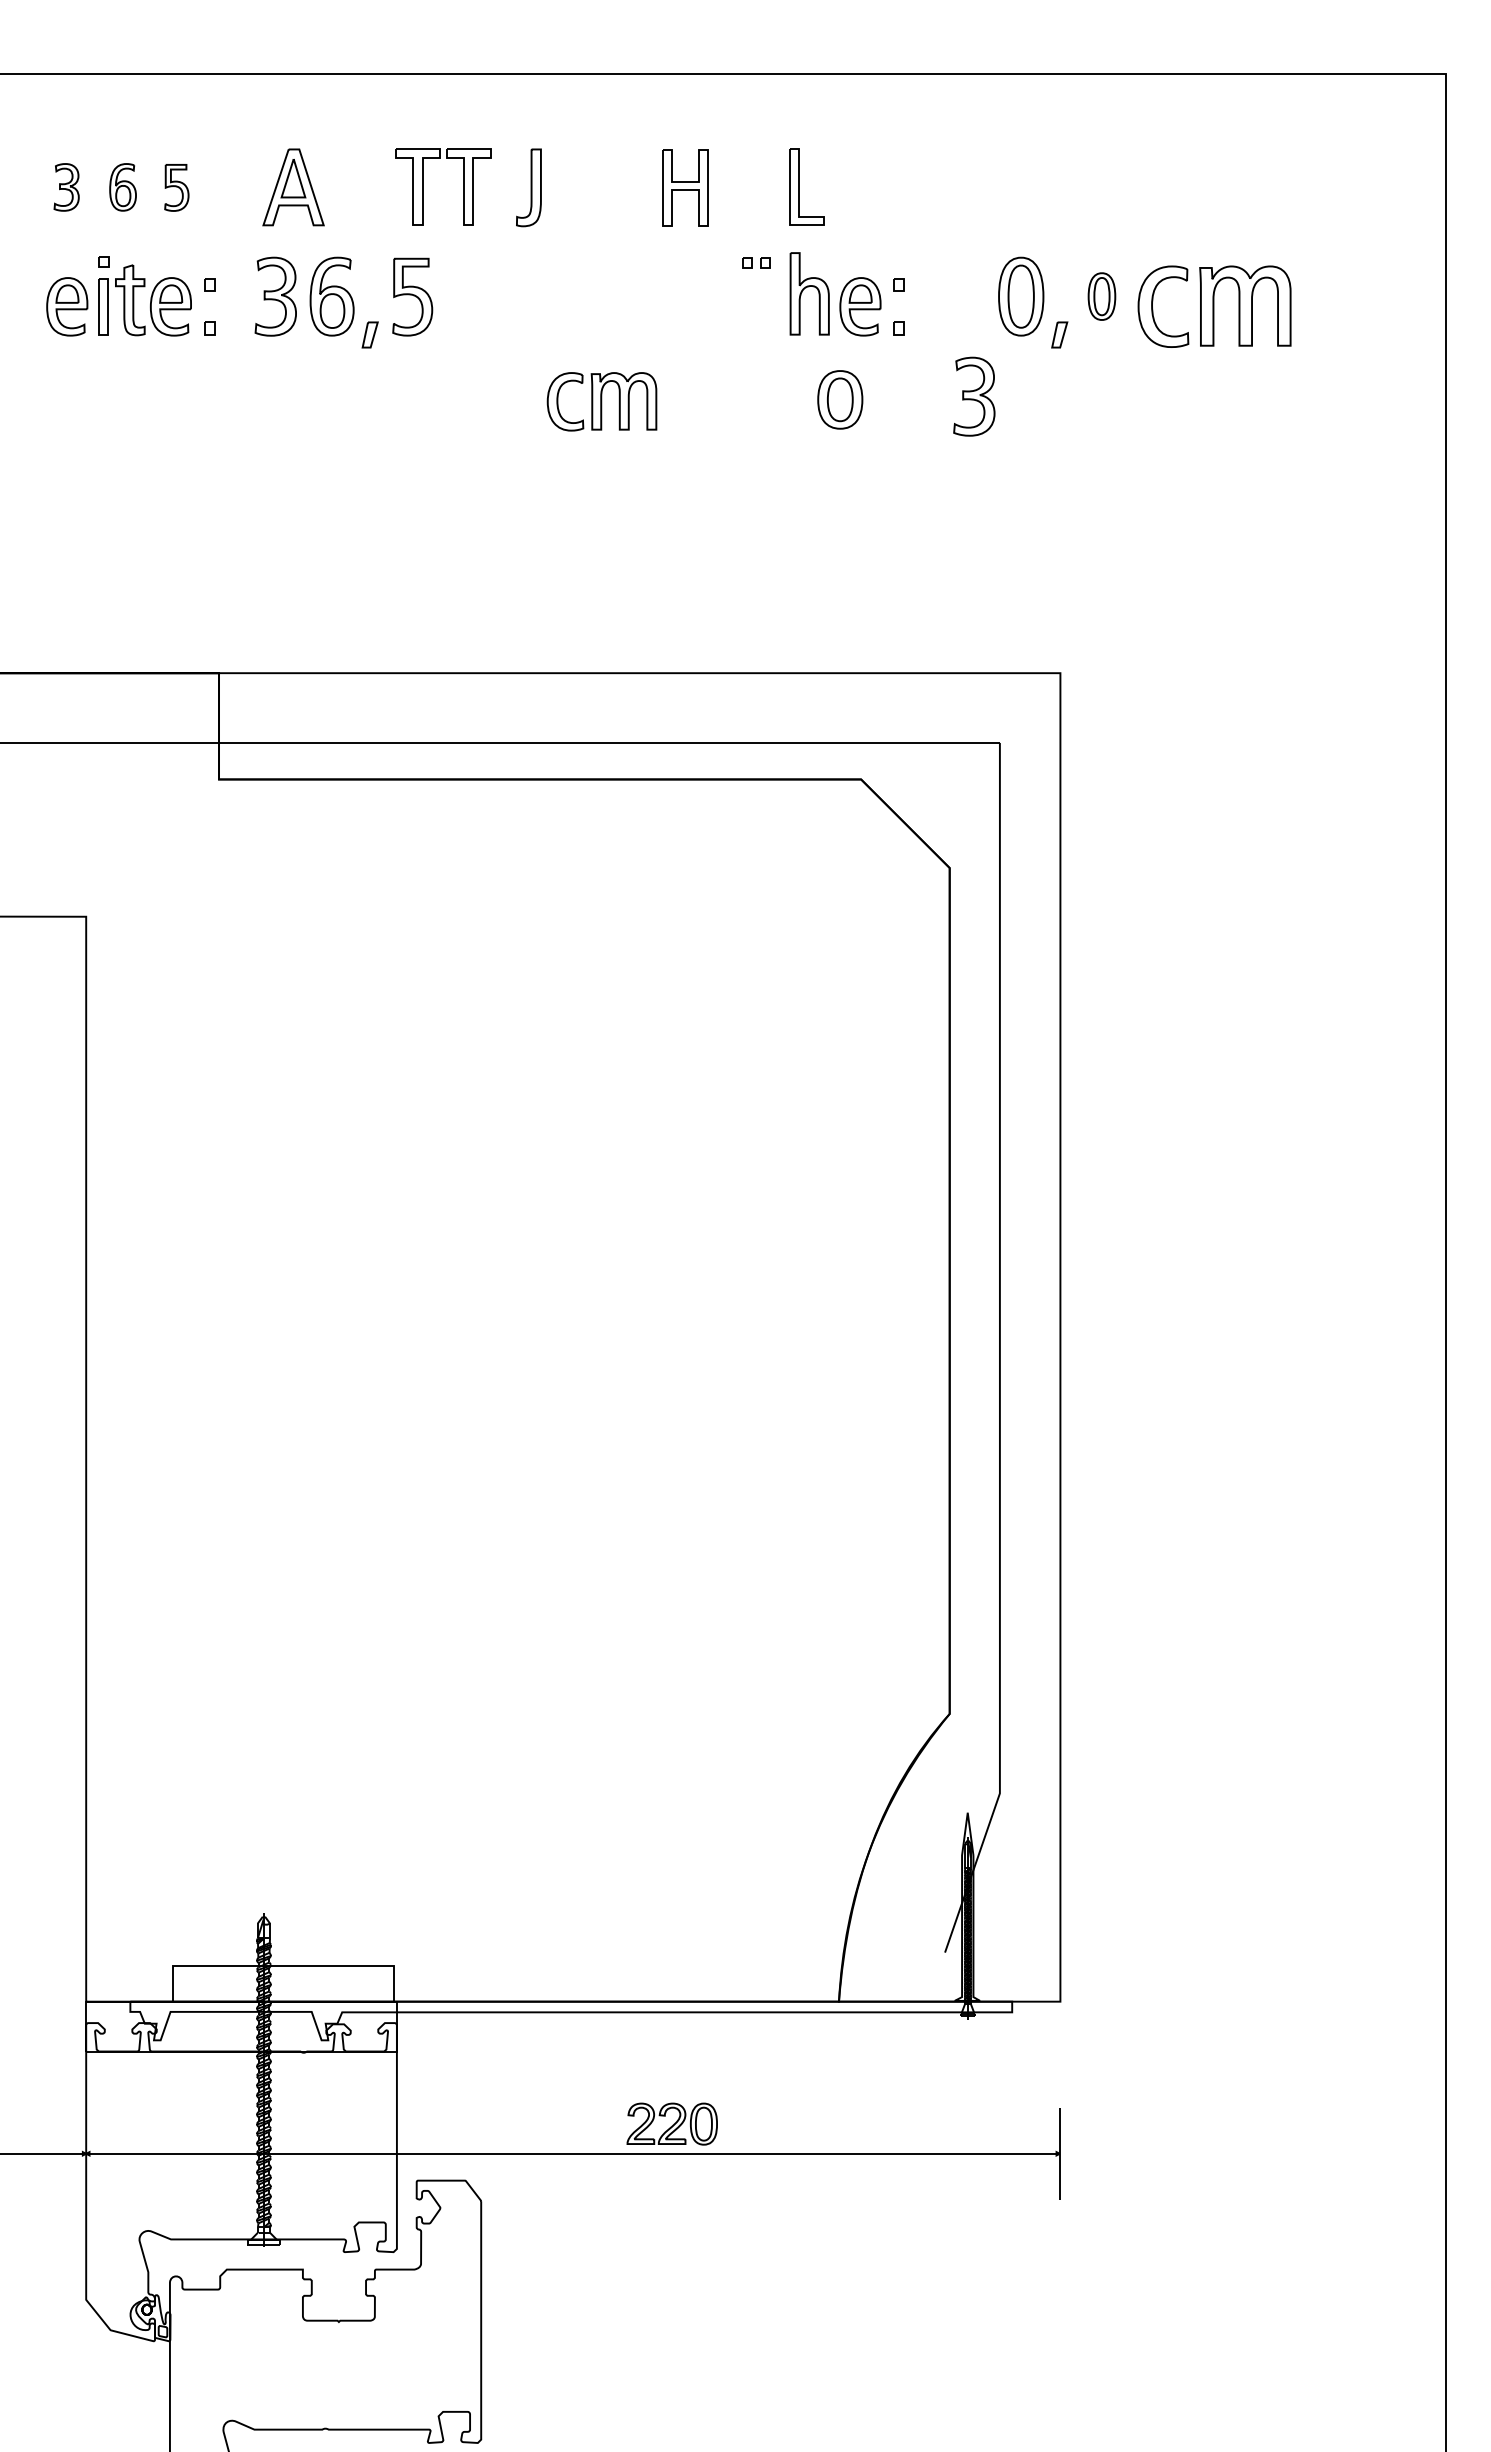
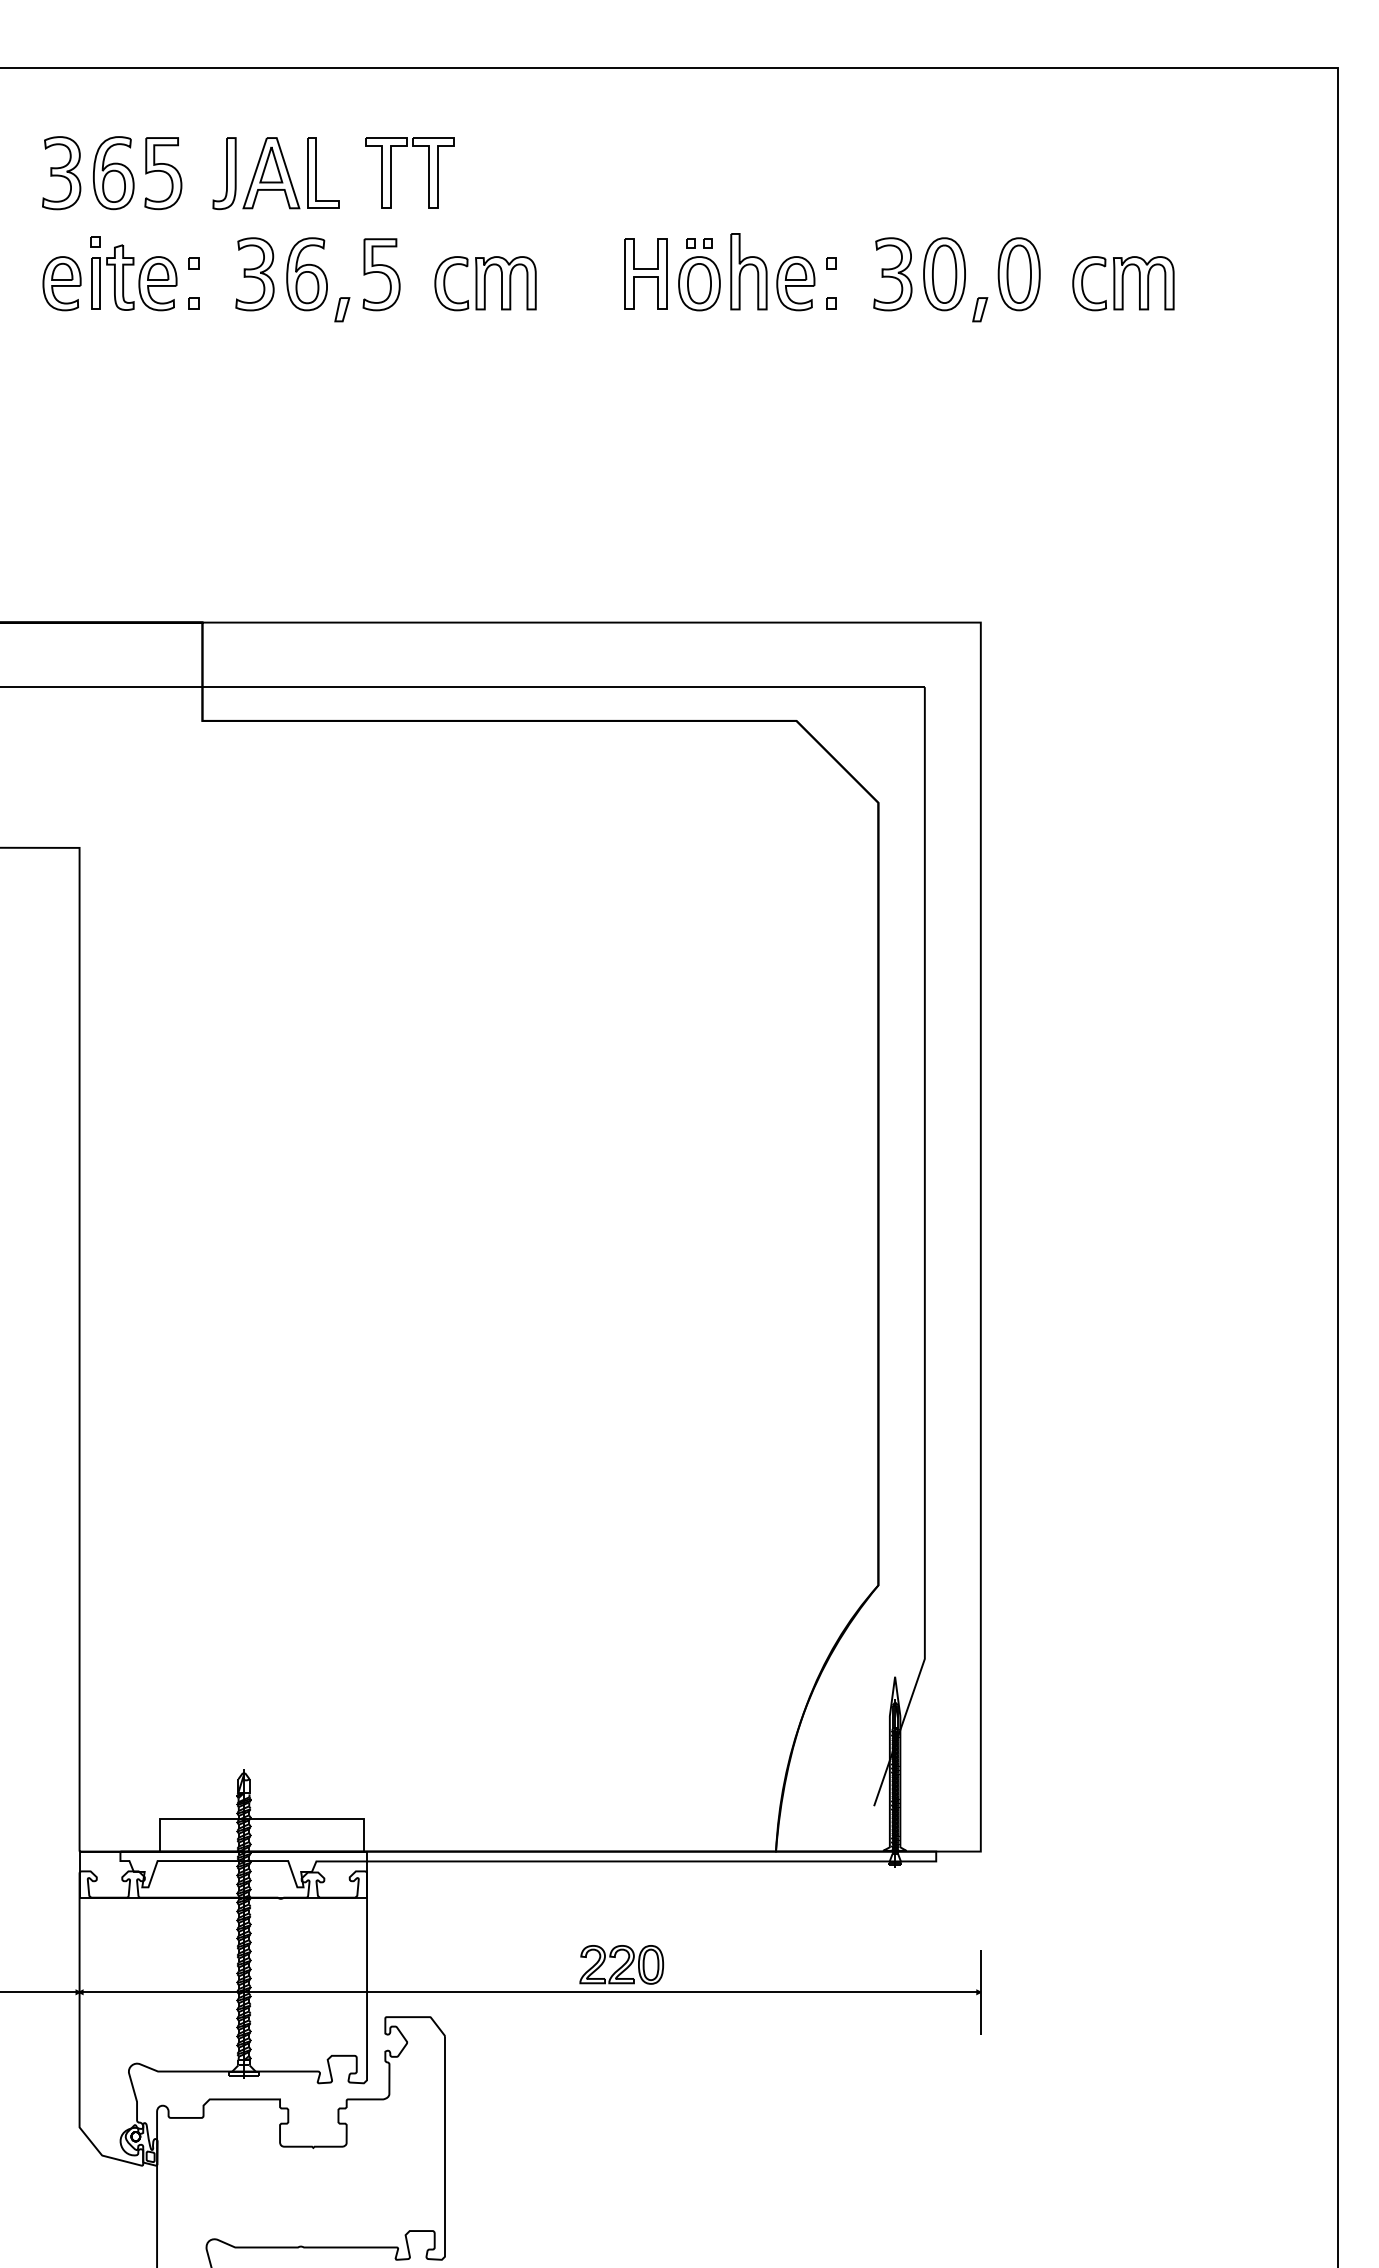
part: (799, 186) -> (316, 172), moved
part: (66, 187) -> (61, 173), size x1.67
part: (122, 187) -> (113, 173), size x1.67
part: (176, 187) -> (163, 173), size x1.67
part: (528, 187) -> (224, 173), moved
part: (685, 187) -> (646, 274), moved
part: (1101, 296) -> (1018, 274), size x1.67
part: (1214, 306) -> (1123, 283), size x0.71
part: (974, 396) -> (893, 274), moved
part: (840, 399) -> (699, 283), moved
part: (601, 401) -> (485, 283), moved

